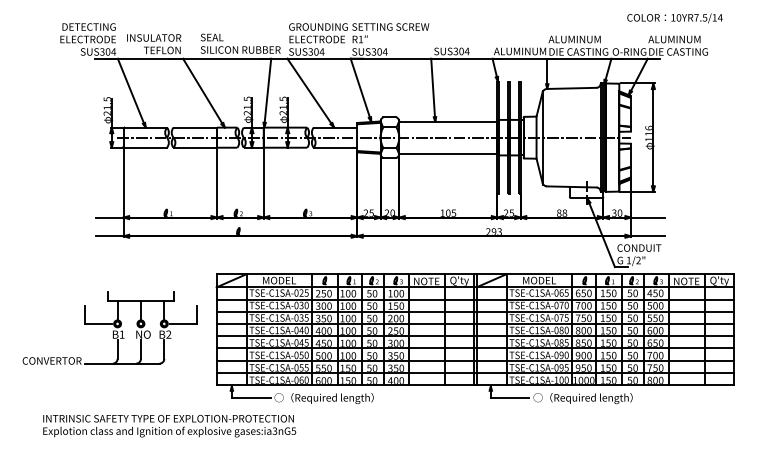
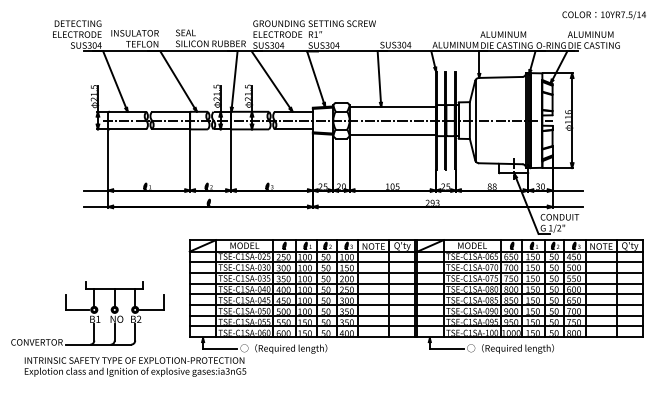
text: (674, 18) -> (603, 15), moved
part: (109, 327) -> (87, 313), moved
text: (169, 426) -> (135, 367), moved

